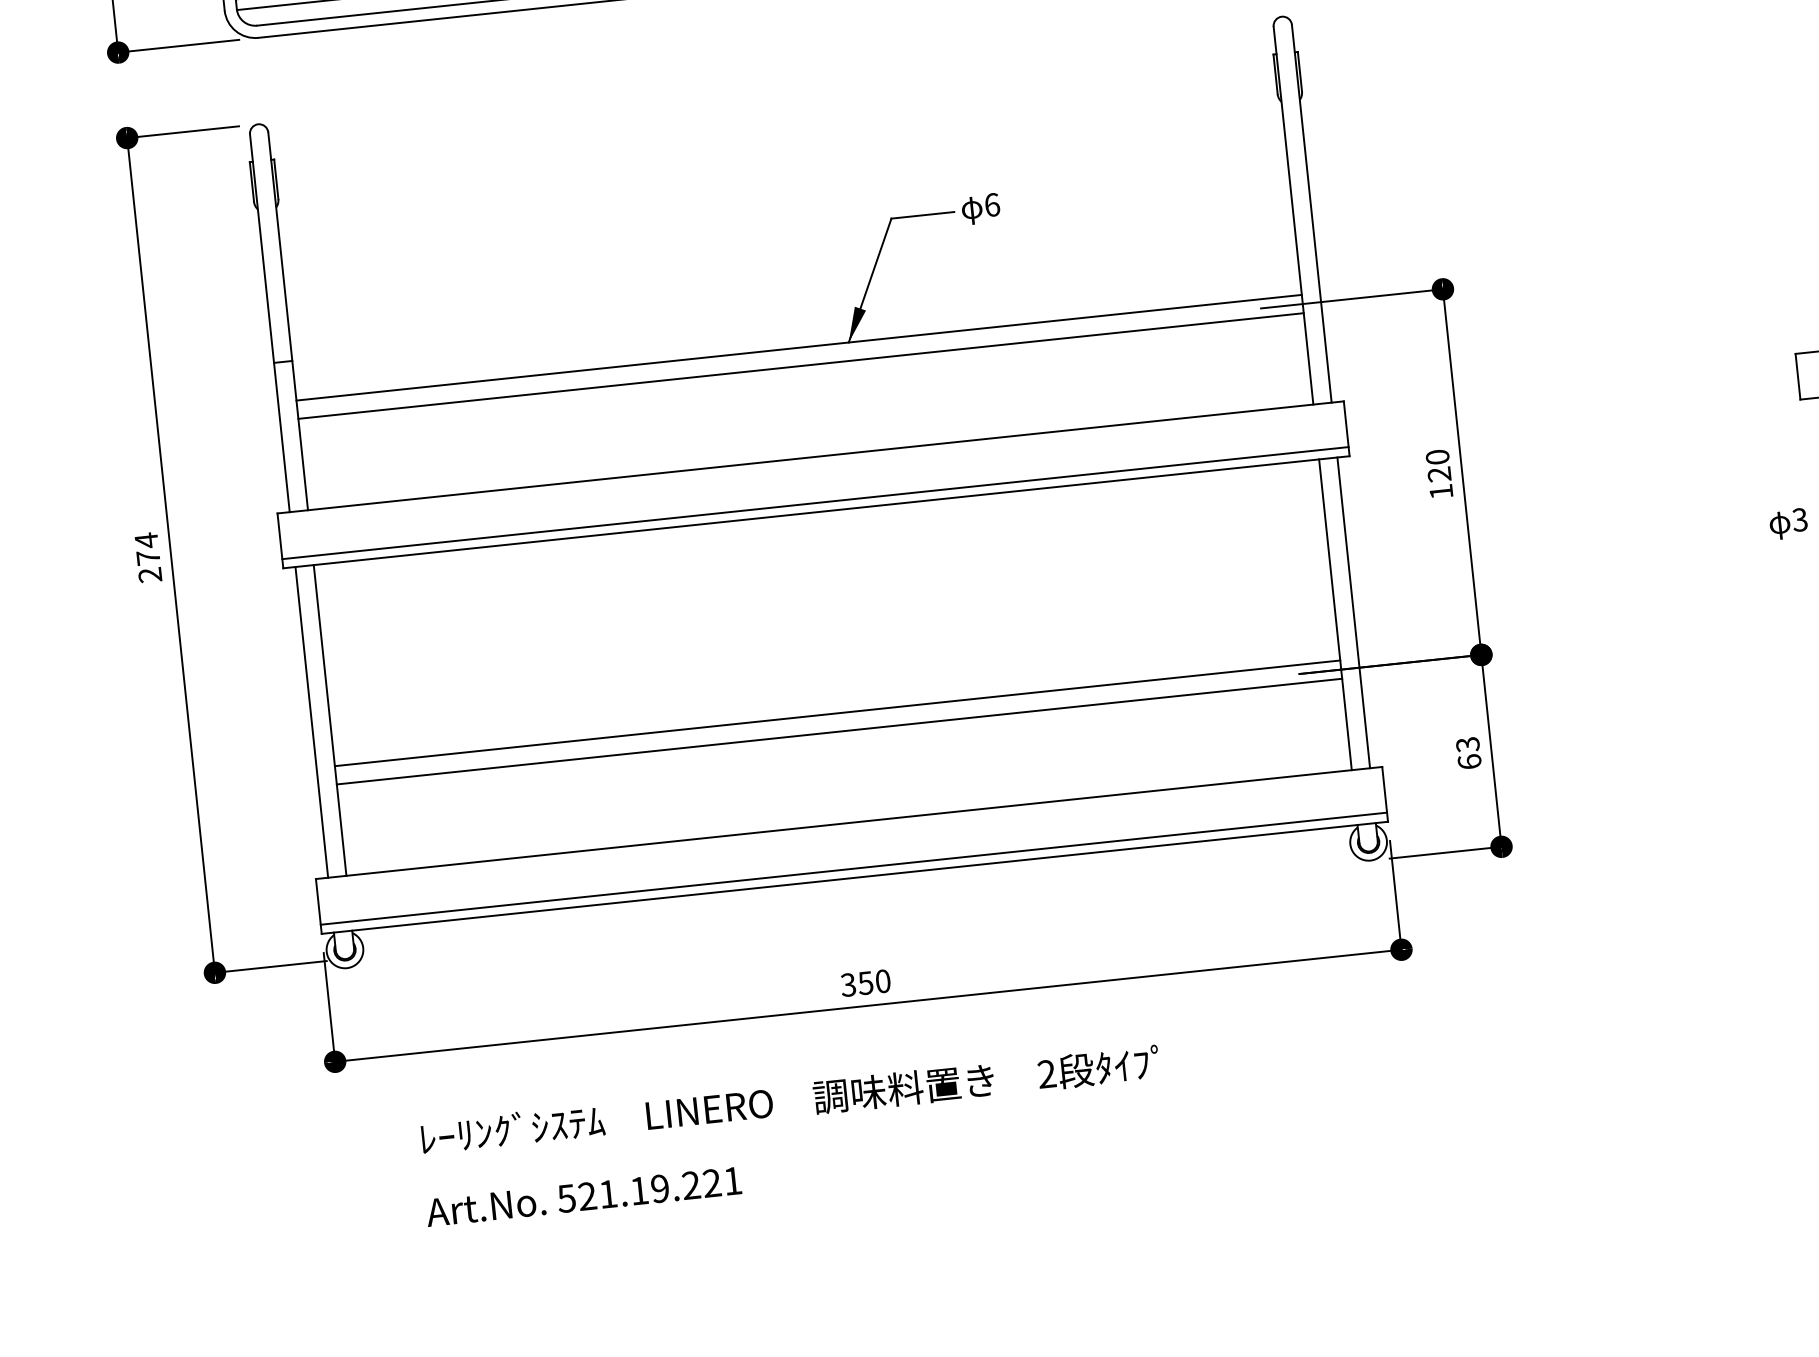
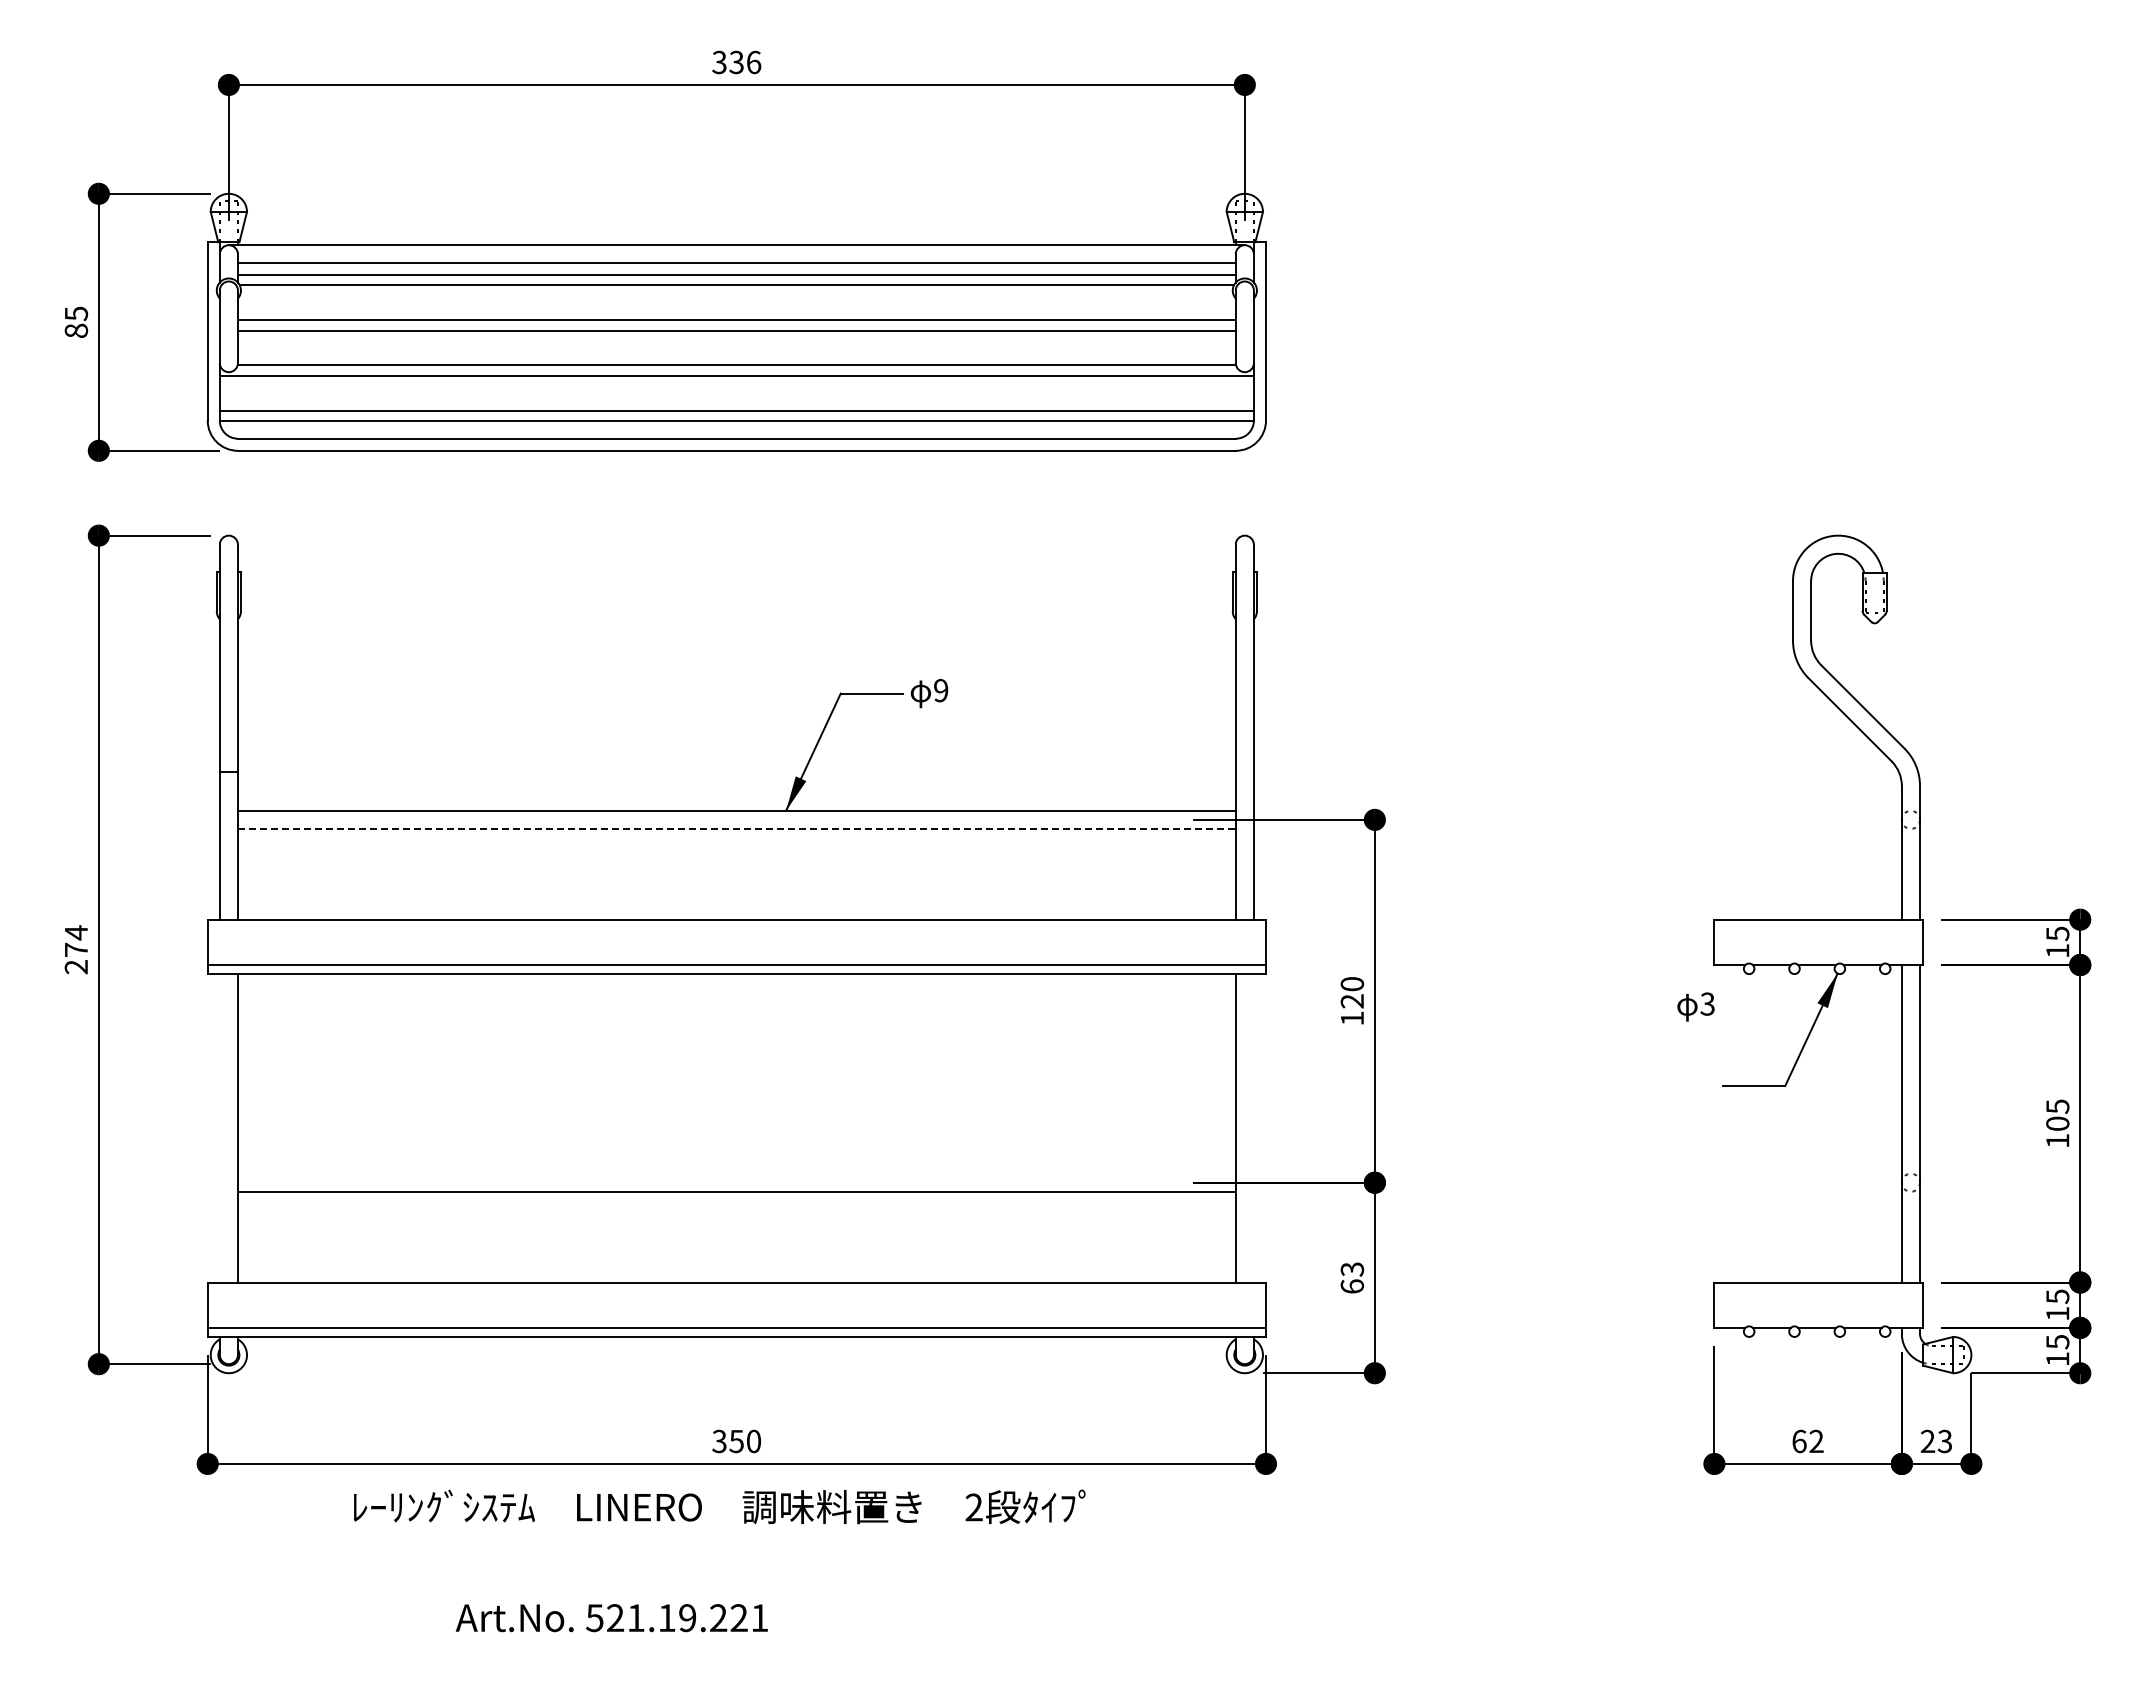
text: (992, 204) -> (941, 690), 6 -> 9
line: (800, 365) -> (736, 828), solid -> dashed
text: (1788, 523) -> (1695, 1006), moved
line: (1353, 613) -> (1253, 1128), removed
line: (837, 713) -> (736, 1173), removed
line: (311, 722) -> (219, 1128), removed
text: (790, 1100) -> (719, 1506), moved
text: (583, 1197) -> (611, 1618), moved

